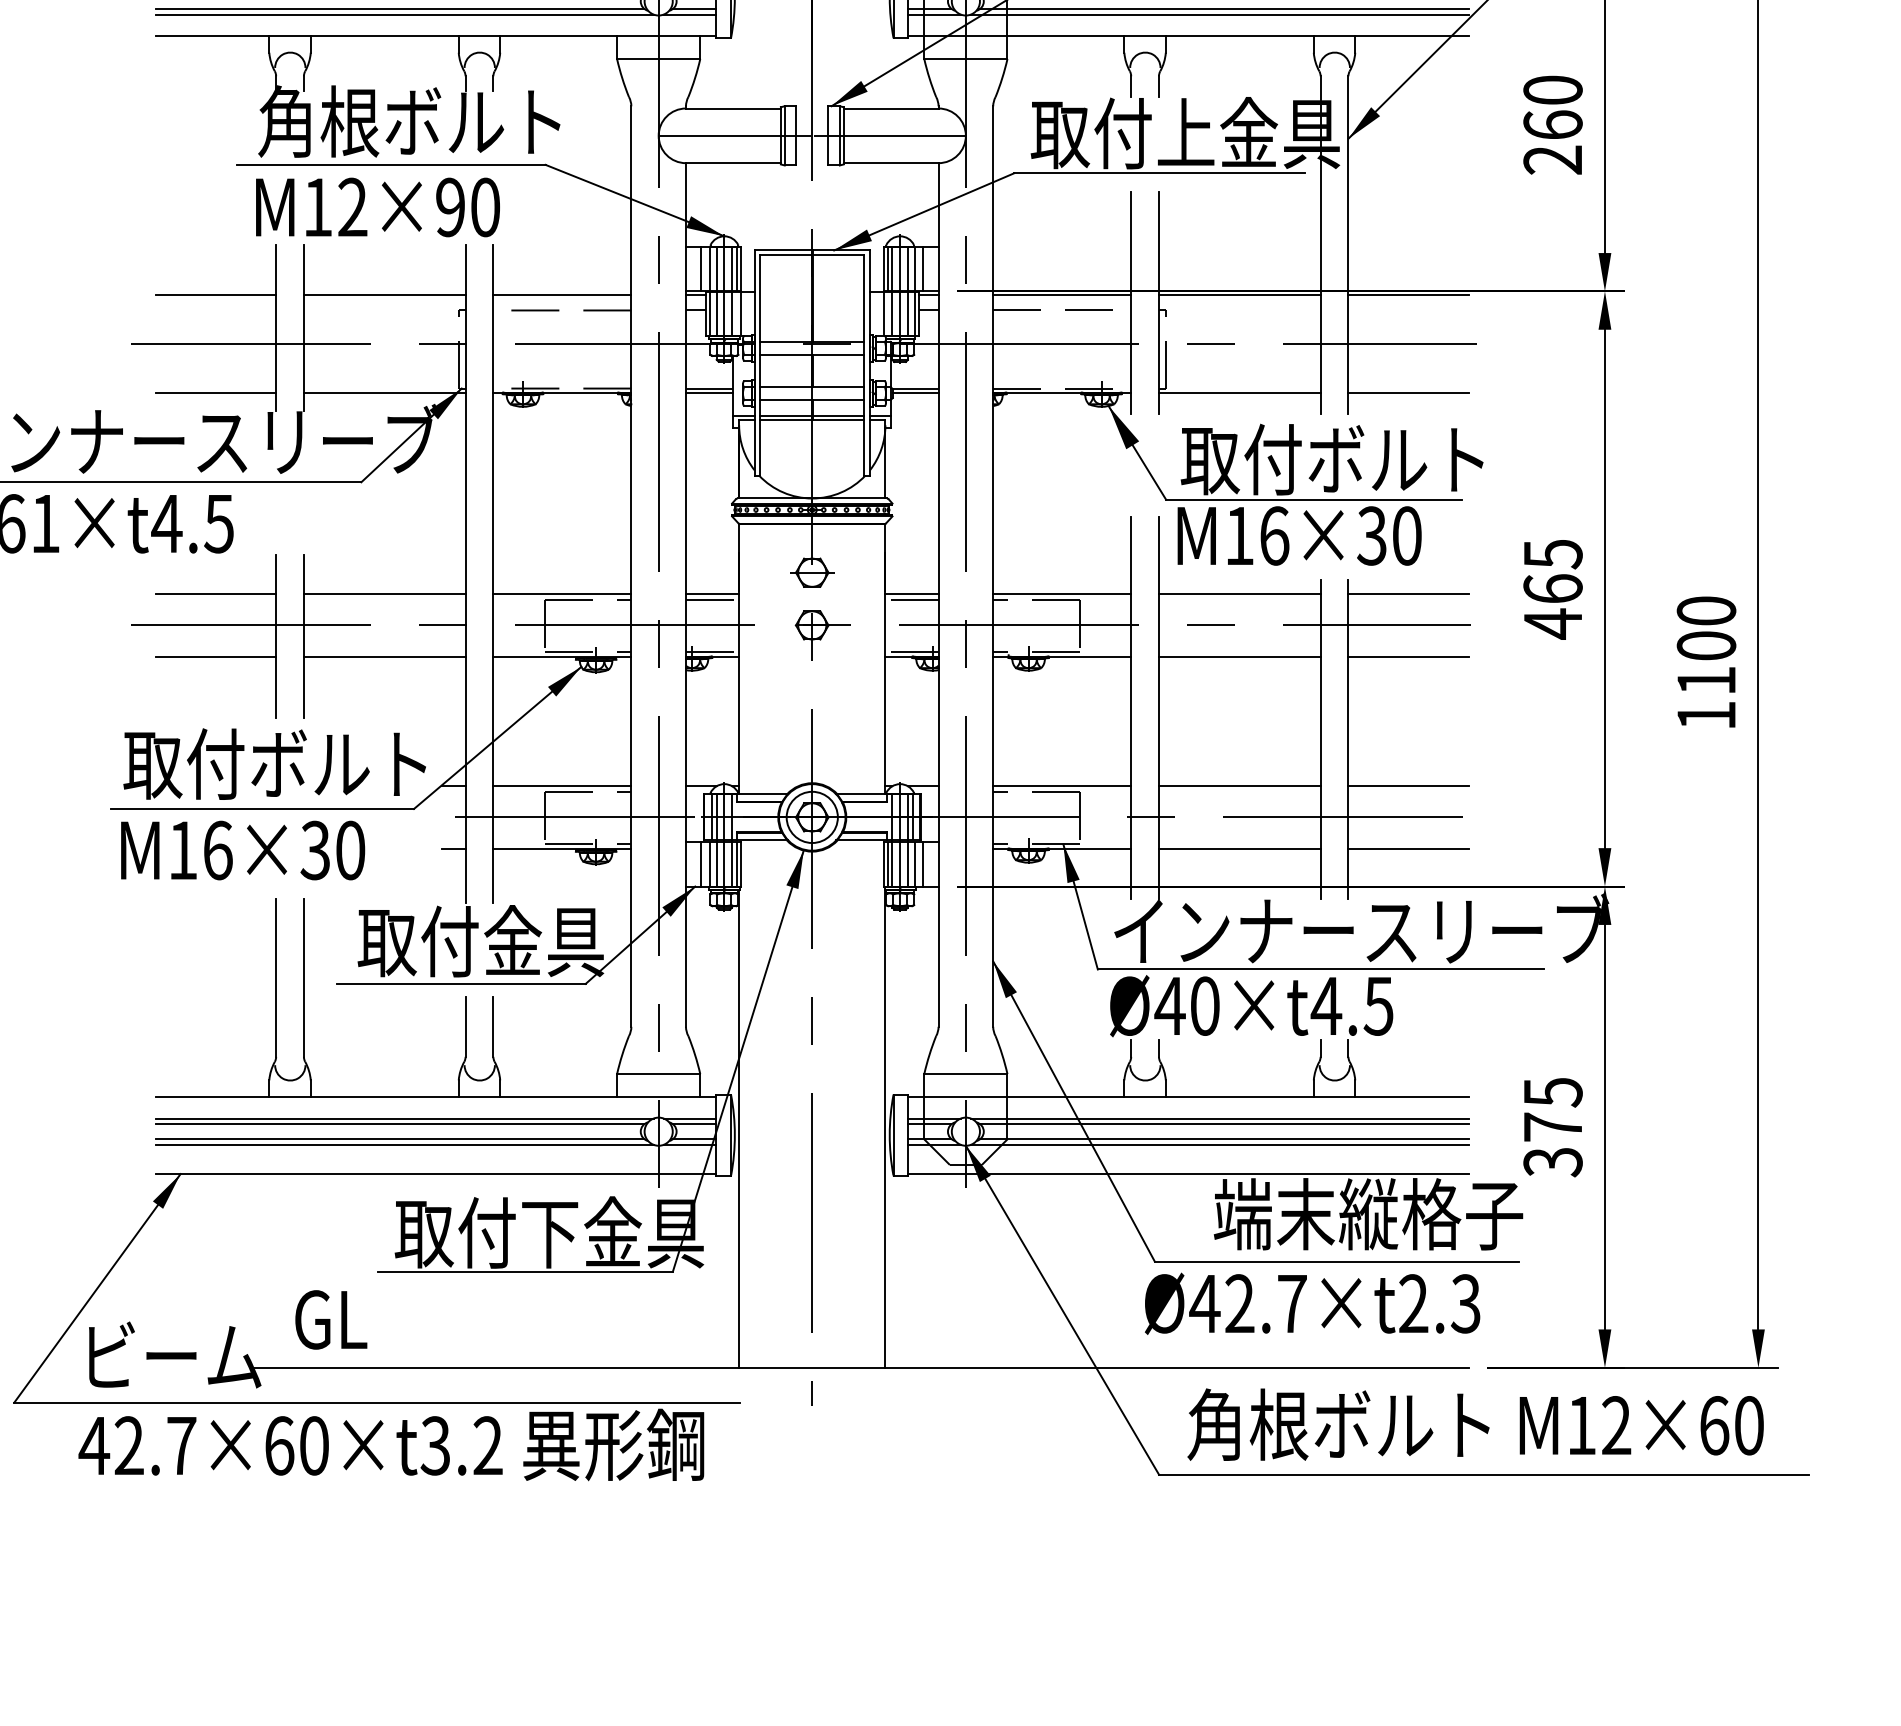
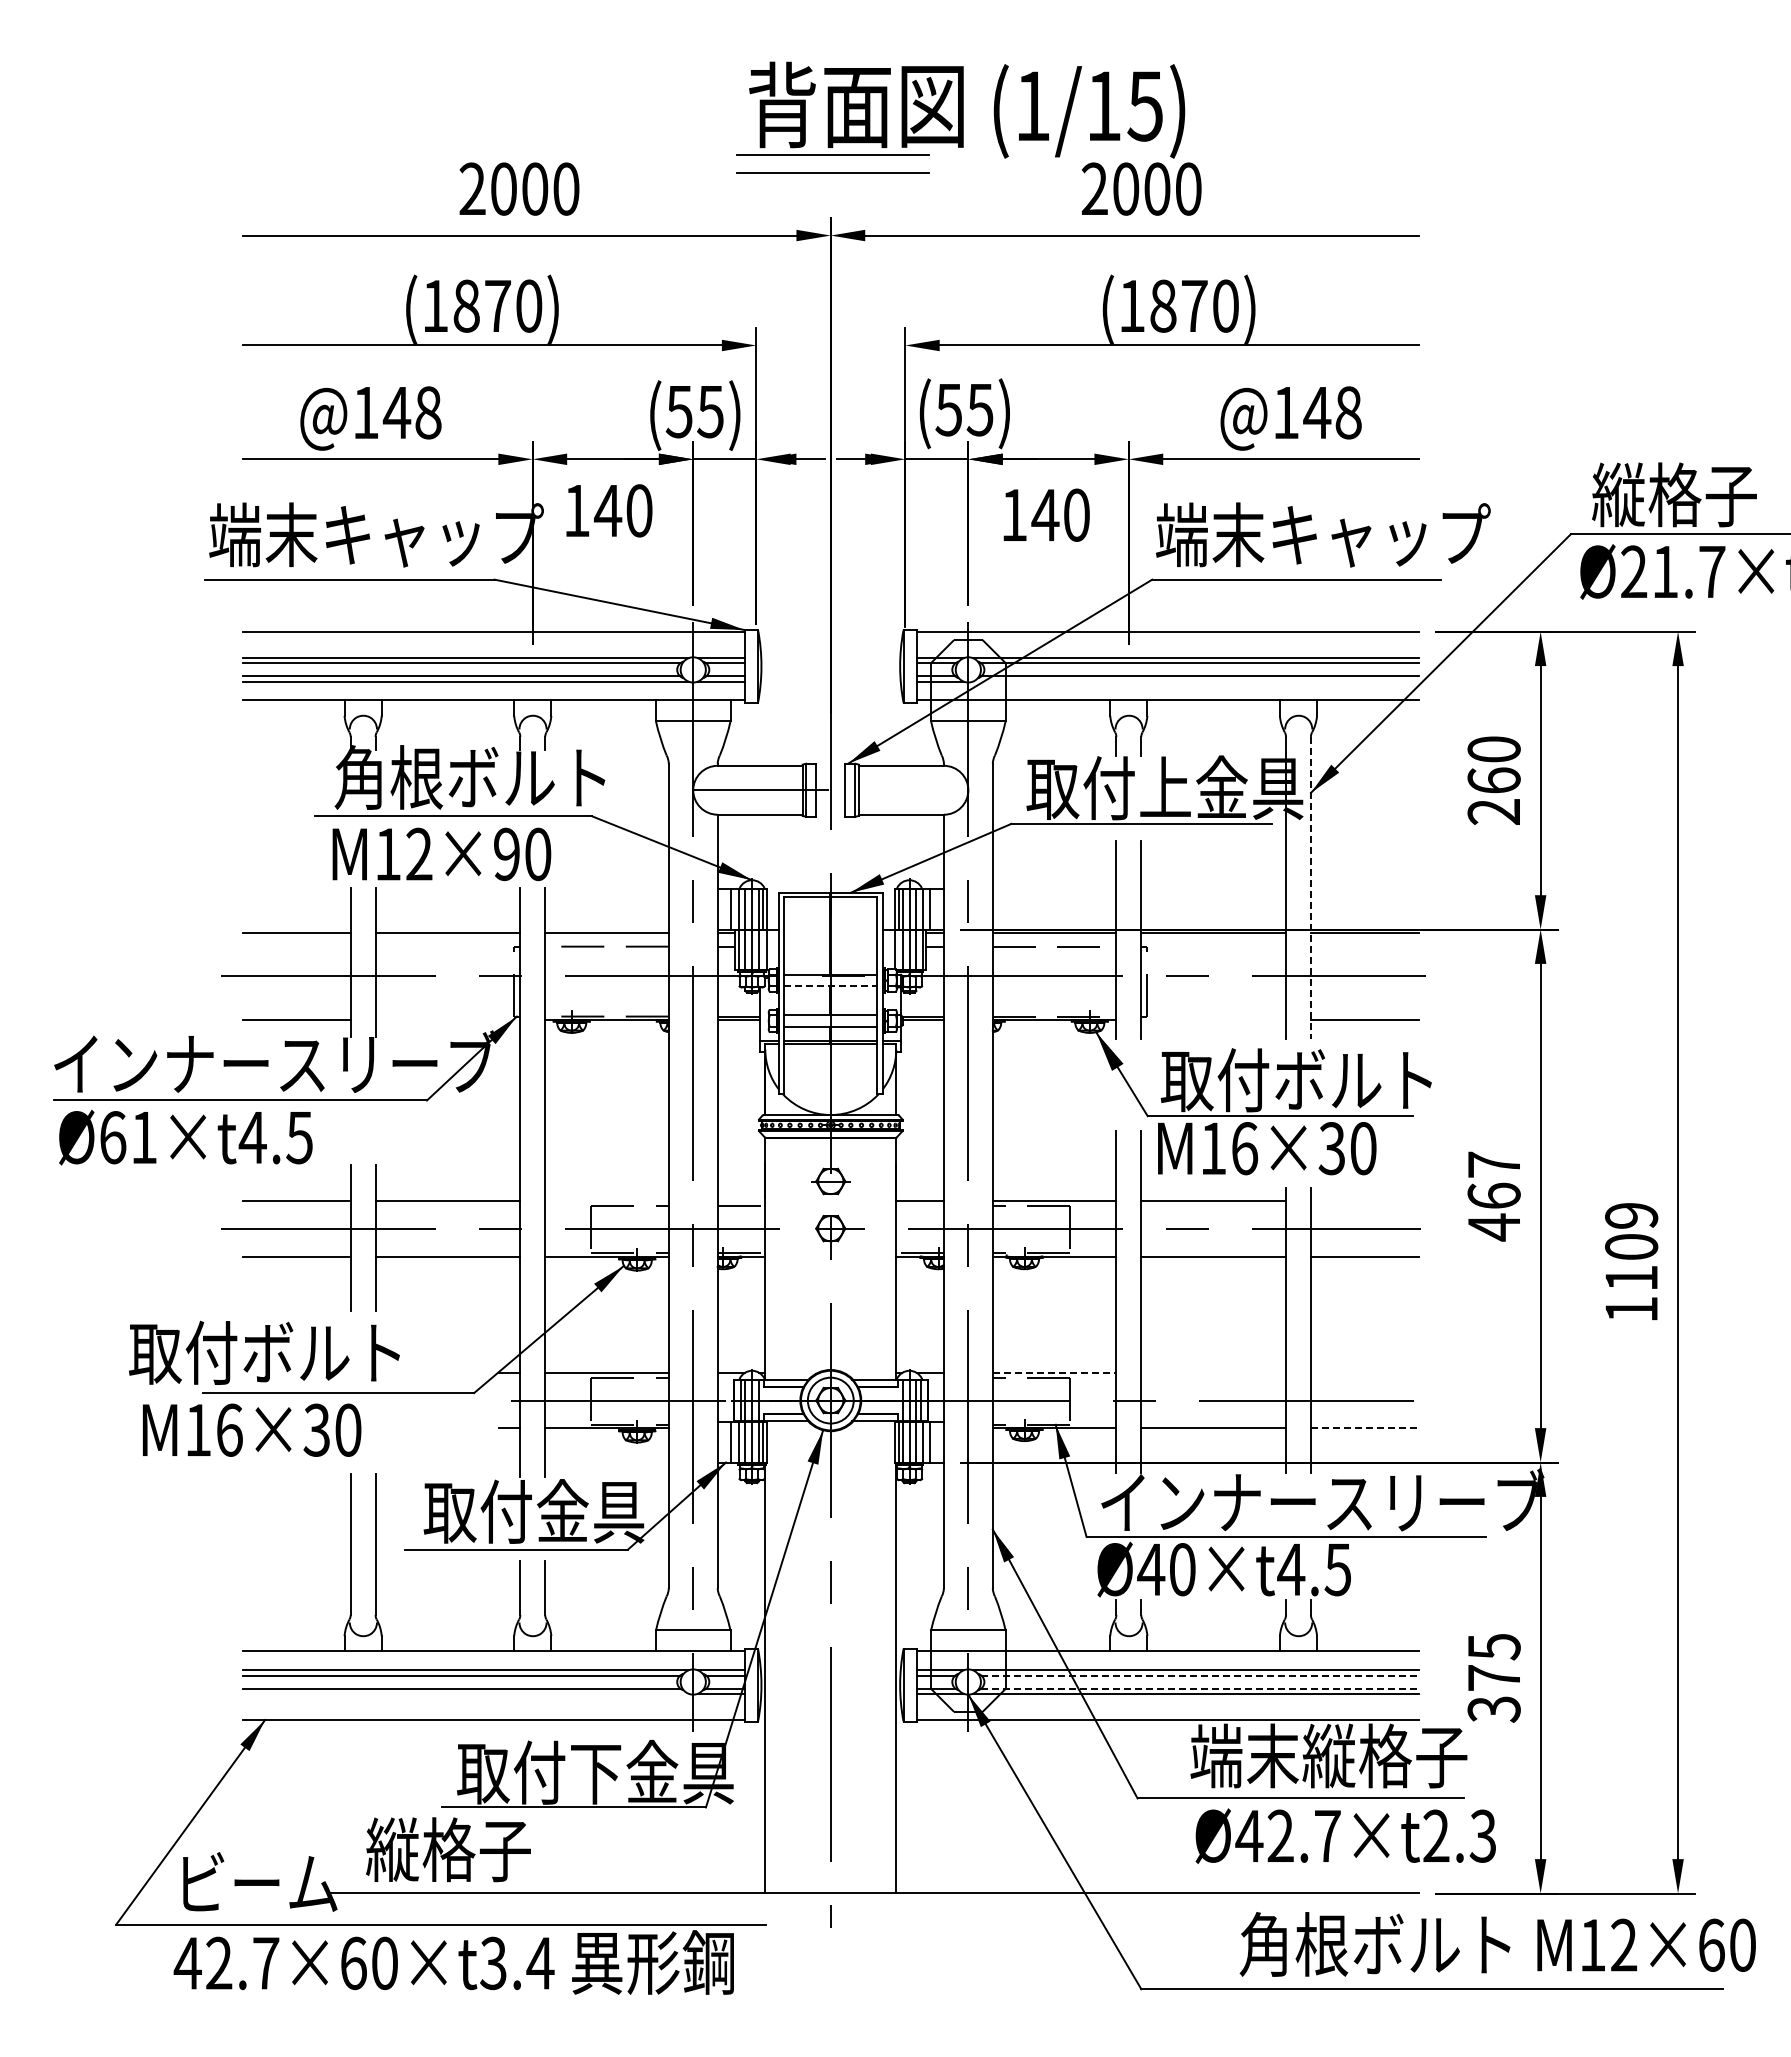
line: (1219, 14) -> (1195, 681), removed
line: (890, 136) -> (900, 790), removed
line: (1347, 245) -> (1310, 888), solid -> dashed
line: (811, 354) -> (830, 986), solid -> dashed
line: (384, 392) -> (447, 1020), removed
line: (1239, 392) -> (1213, 1020), removed
text: (1553, 553) -> (1494, 1164), 465 -> 467
line: (561, 593) -> (606, 1200), removed
line: (712, 593) -> (741, 1200), removed
line: (1408, 593) -> (1364, 1200), removed
line: (911, 599) -> (919, 1205), removed
text: (1706, 610) -> (1631, 1215), 1100 -> 1109
text: (274, 763) -> (264, 1352), moved
line: (1062, 786) -> (1054, 1372), solid -> dashed
line: (1239, 786) -> (1213, 1372), removed
line: (1408, 786) -> (1364, 1372), removed
line: (1408, 848) -> (1364, 1428), solid -> dashed
text: (243, 849) -> (252, 1429), moved
line: (1225, 1124) -> (1200, 1675), solid -> dashed
line: (1225, 1138) -> (1200, 1688), solid -> dashed
line: (404, 1144) -> (465, 1693), removed
text: (1312, 1303) -> (1345, 1835), moved
text: (385, 1318) -> (448, 1849), GL -> 縦格子
text: (1475, 1424) -> (1497, 1944), moved
text: (488, 1444) -> (540, 1962), 42.7×60×t3.2 -> 42.7×60×t3.4

